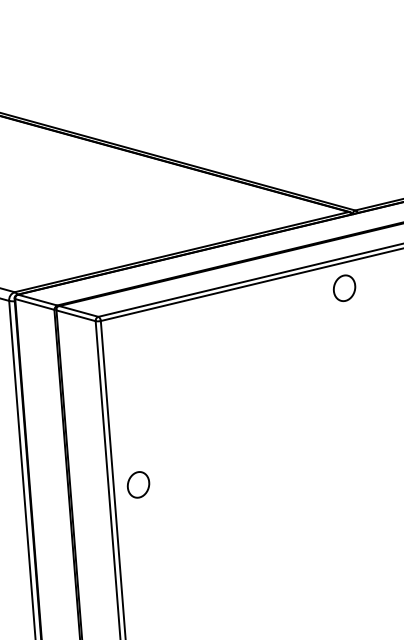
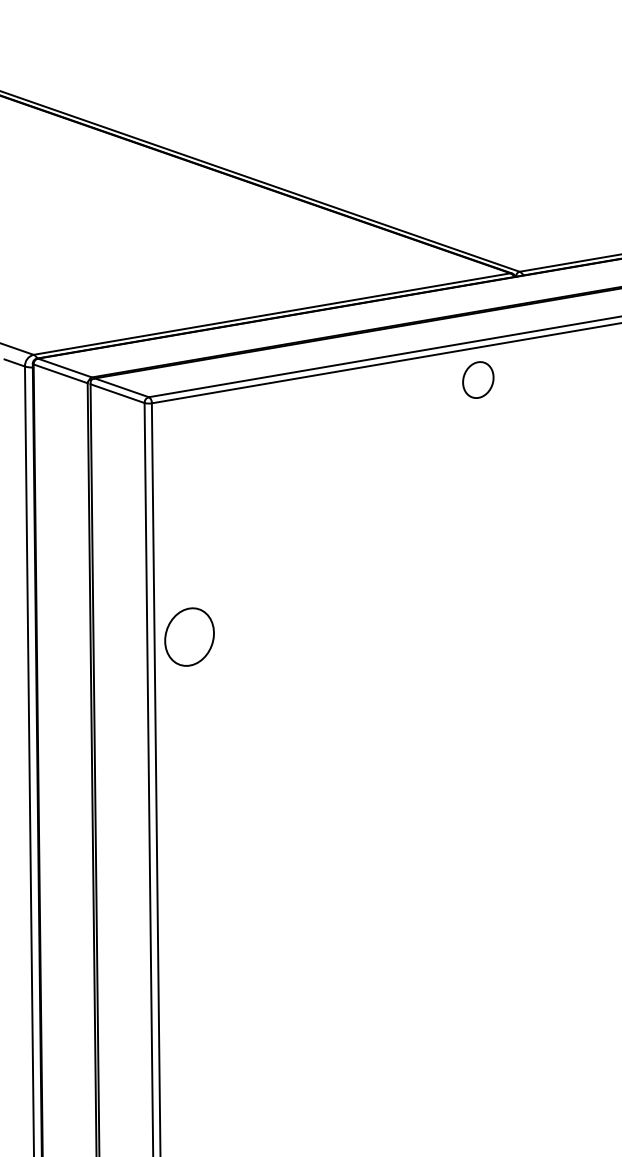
part: (344, 287) -> (478, 379), moved
part: (138, 484) -> (189, 636), size x1.6

